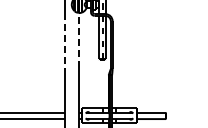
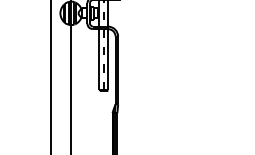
line: (65, 40) -> (51, 63), dashed -> solid
line: (79, 40) -> (71, 63), dashed -> solid

